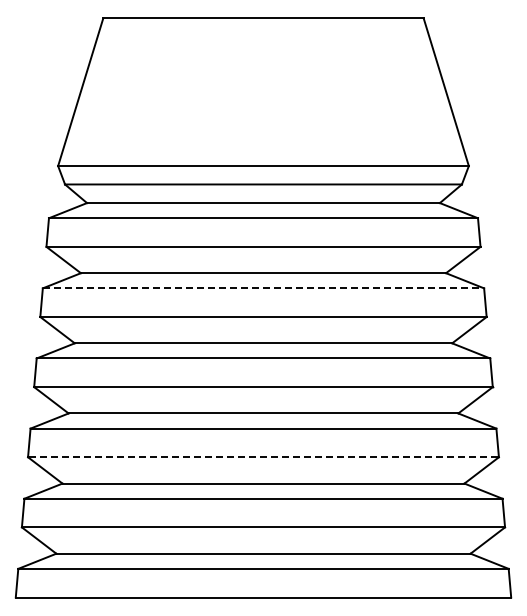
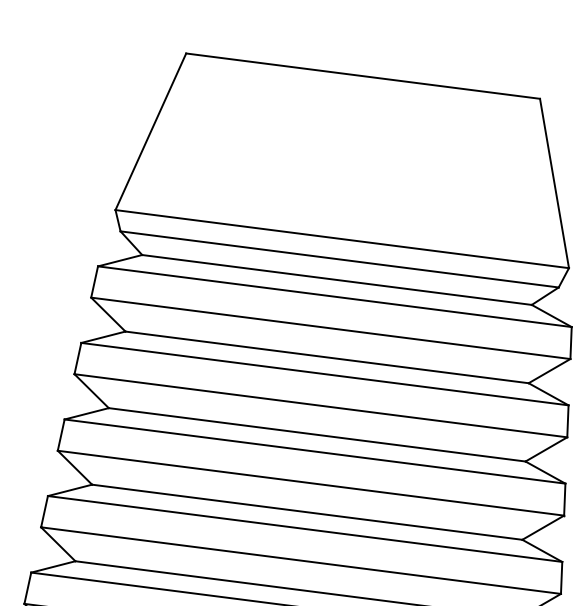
line: (263, 288) -> (324, 374), dashed -> solid
line: (264, 457) -> (302, 561), dashed -> solid

